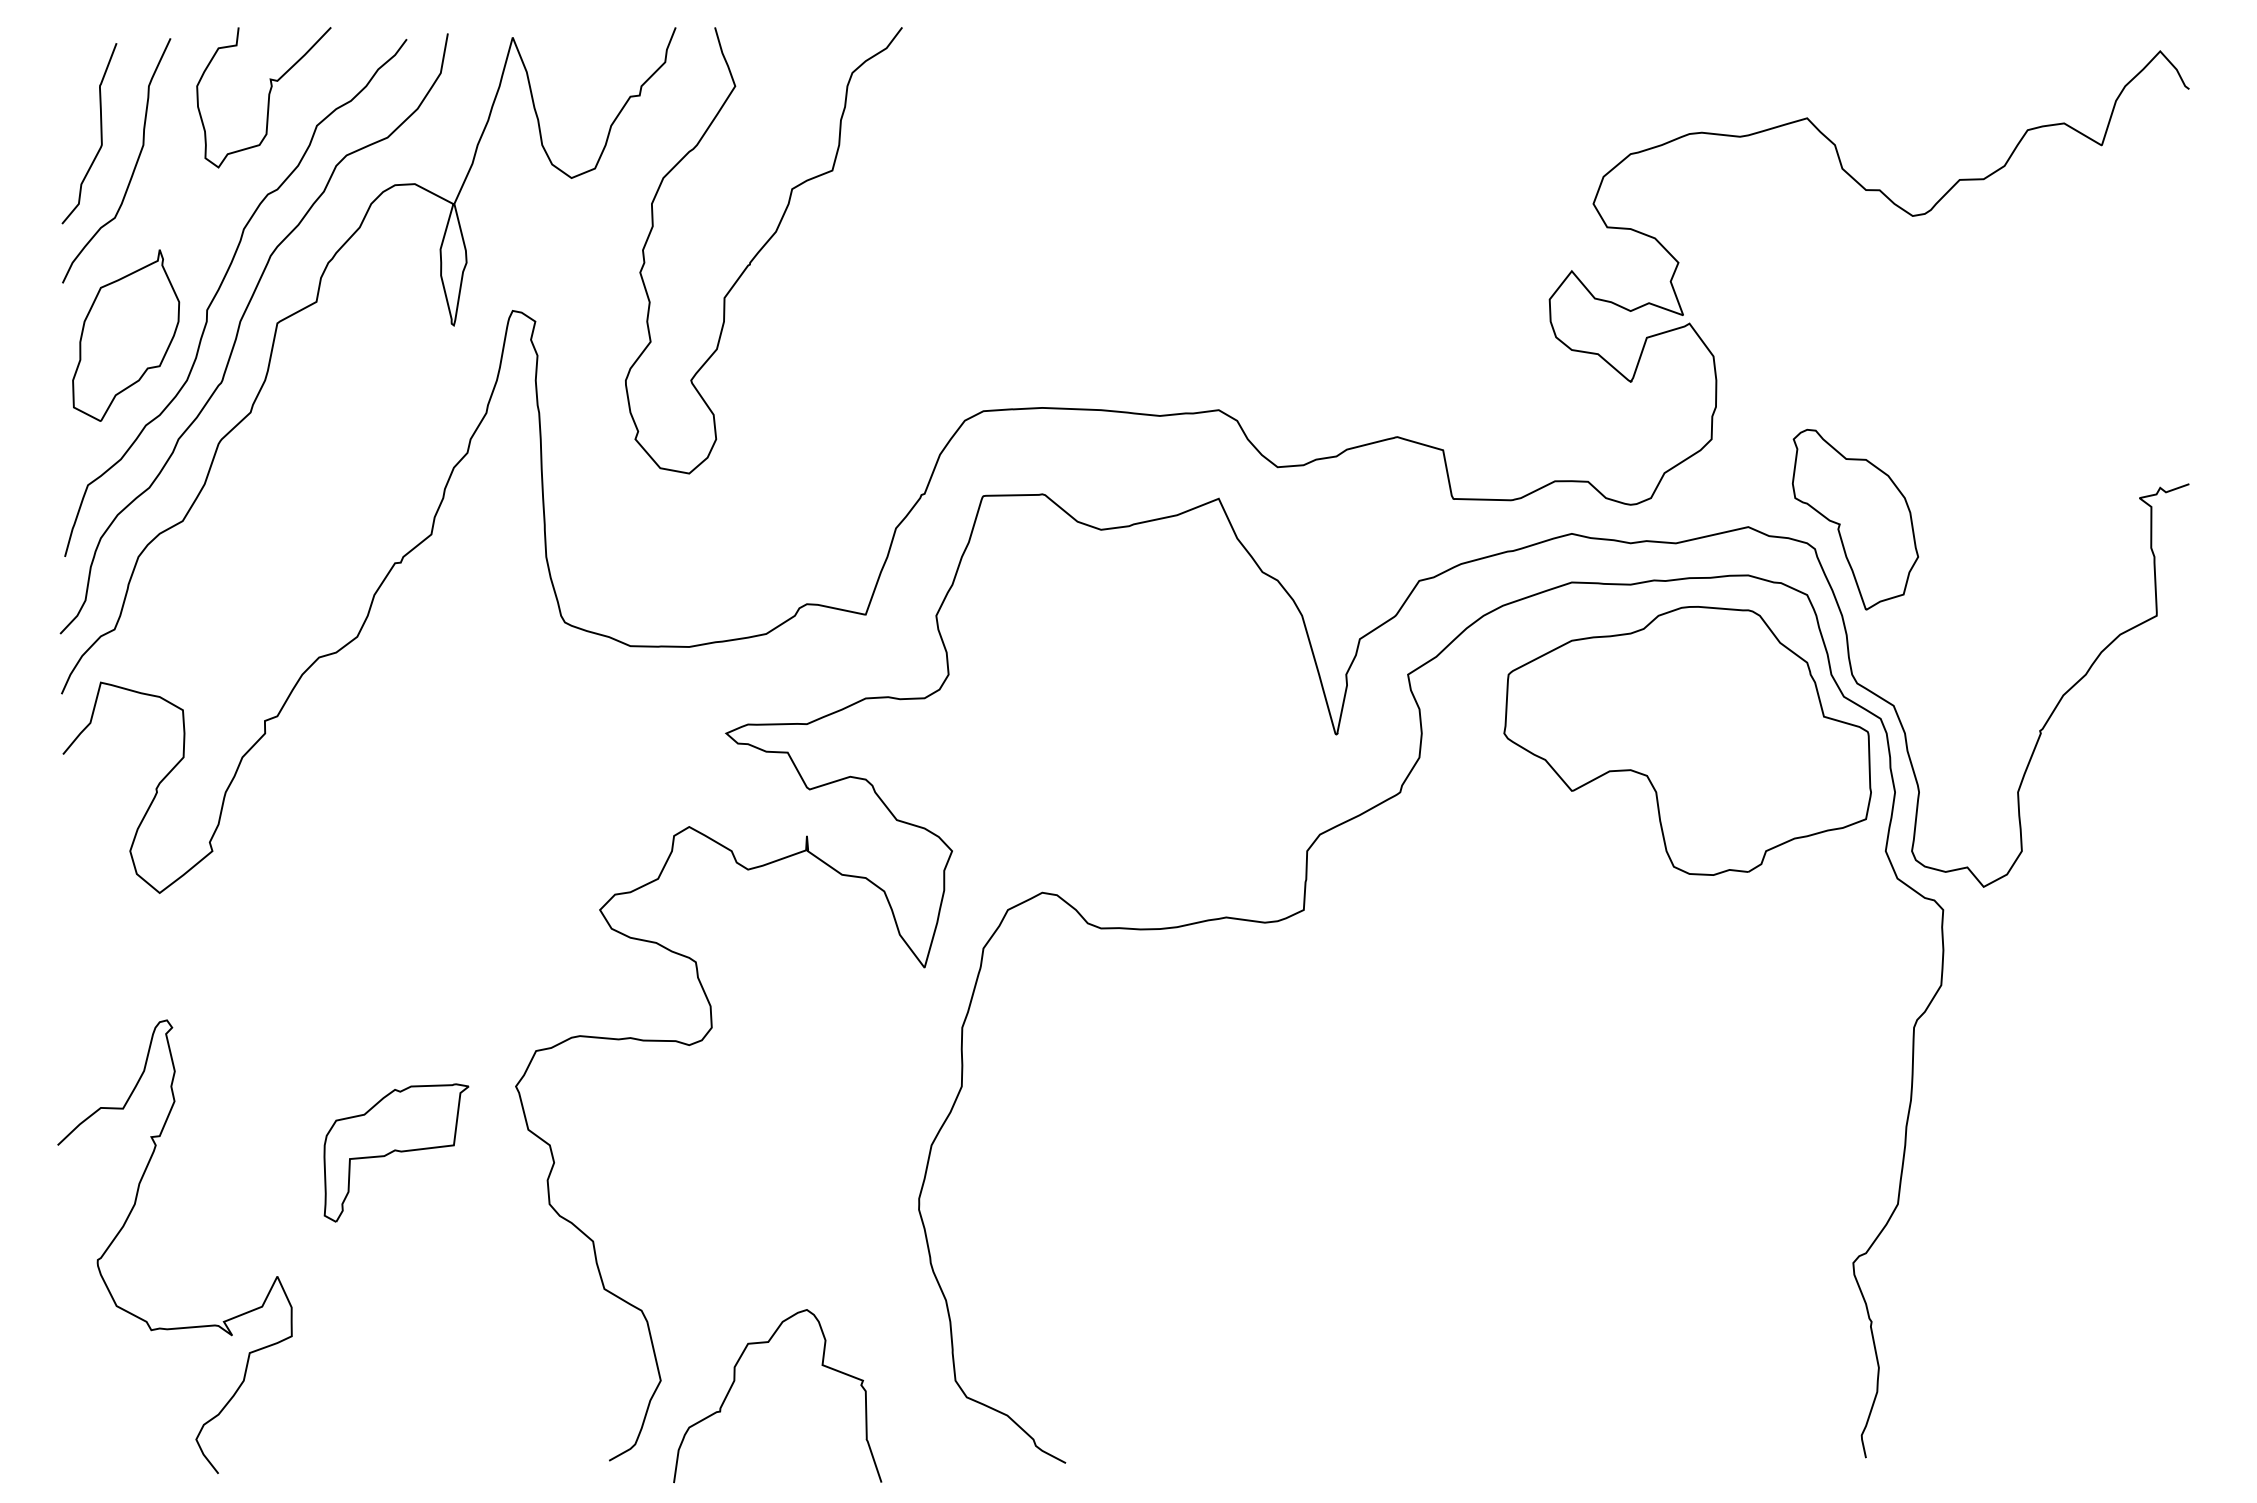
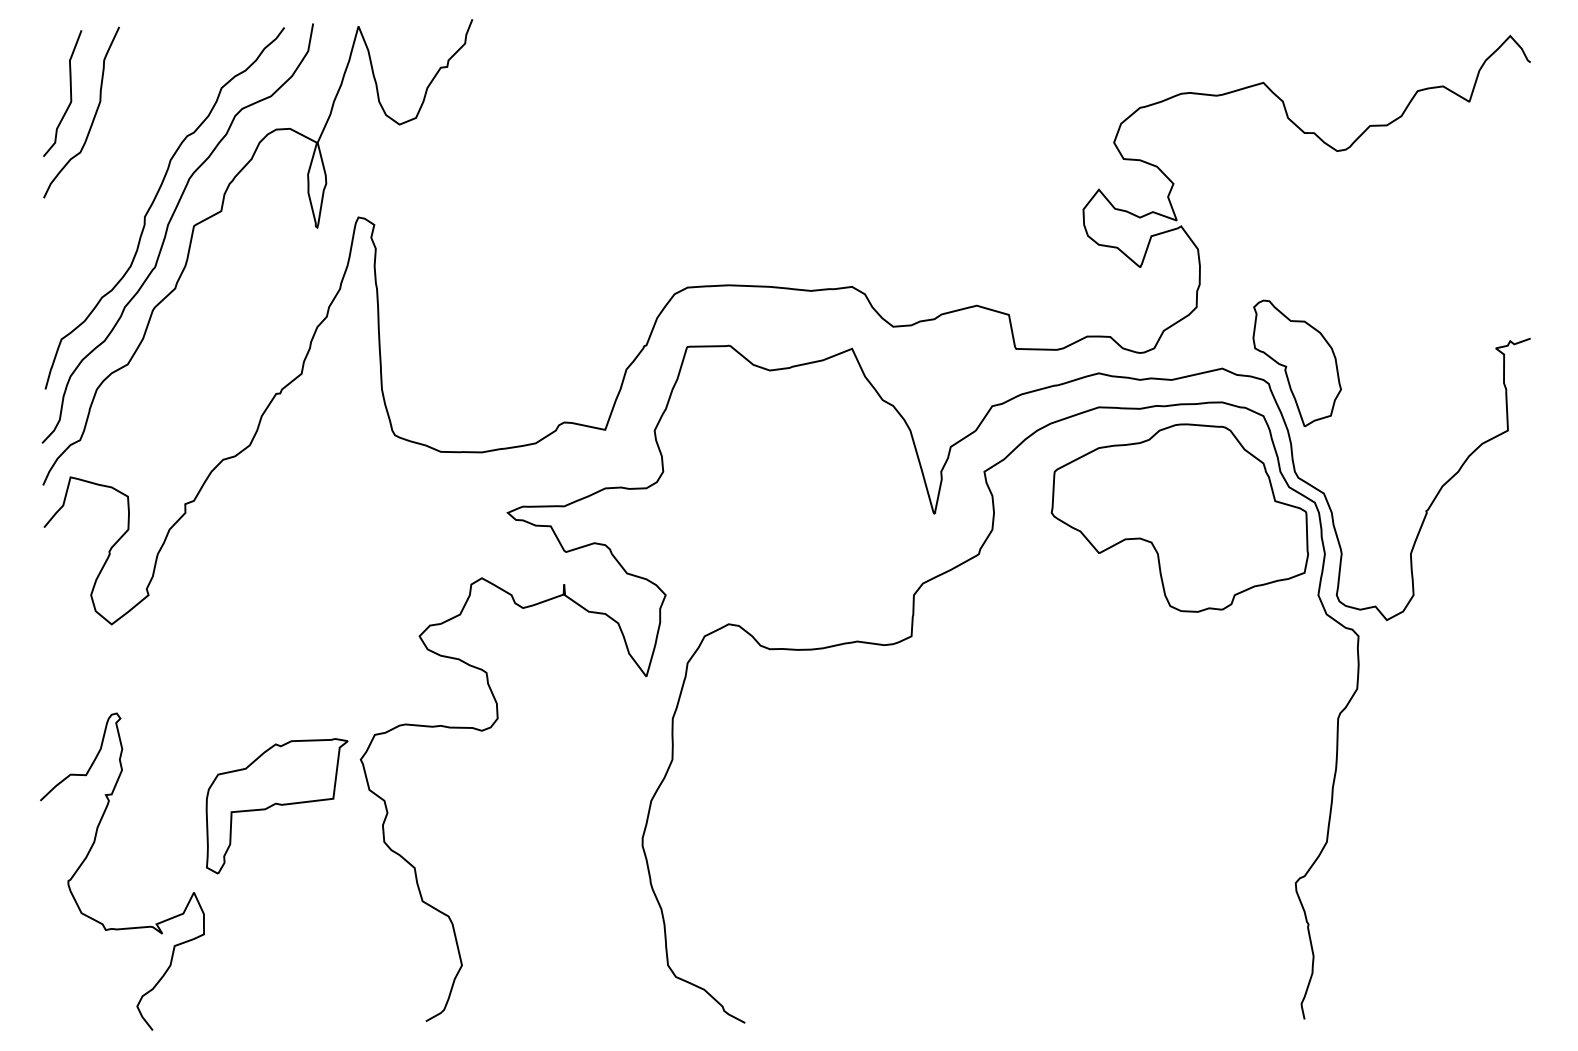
curve: (268, 97) -> (187, 68), removed
curve: (763, 249) -> (533, 174), removed
part: (126, 335) -> (88, 234), removed
part: (396, 1152) -> (277, 805), size x1.4
curve: (735, 1380) -> (514, 965), removed

